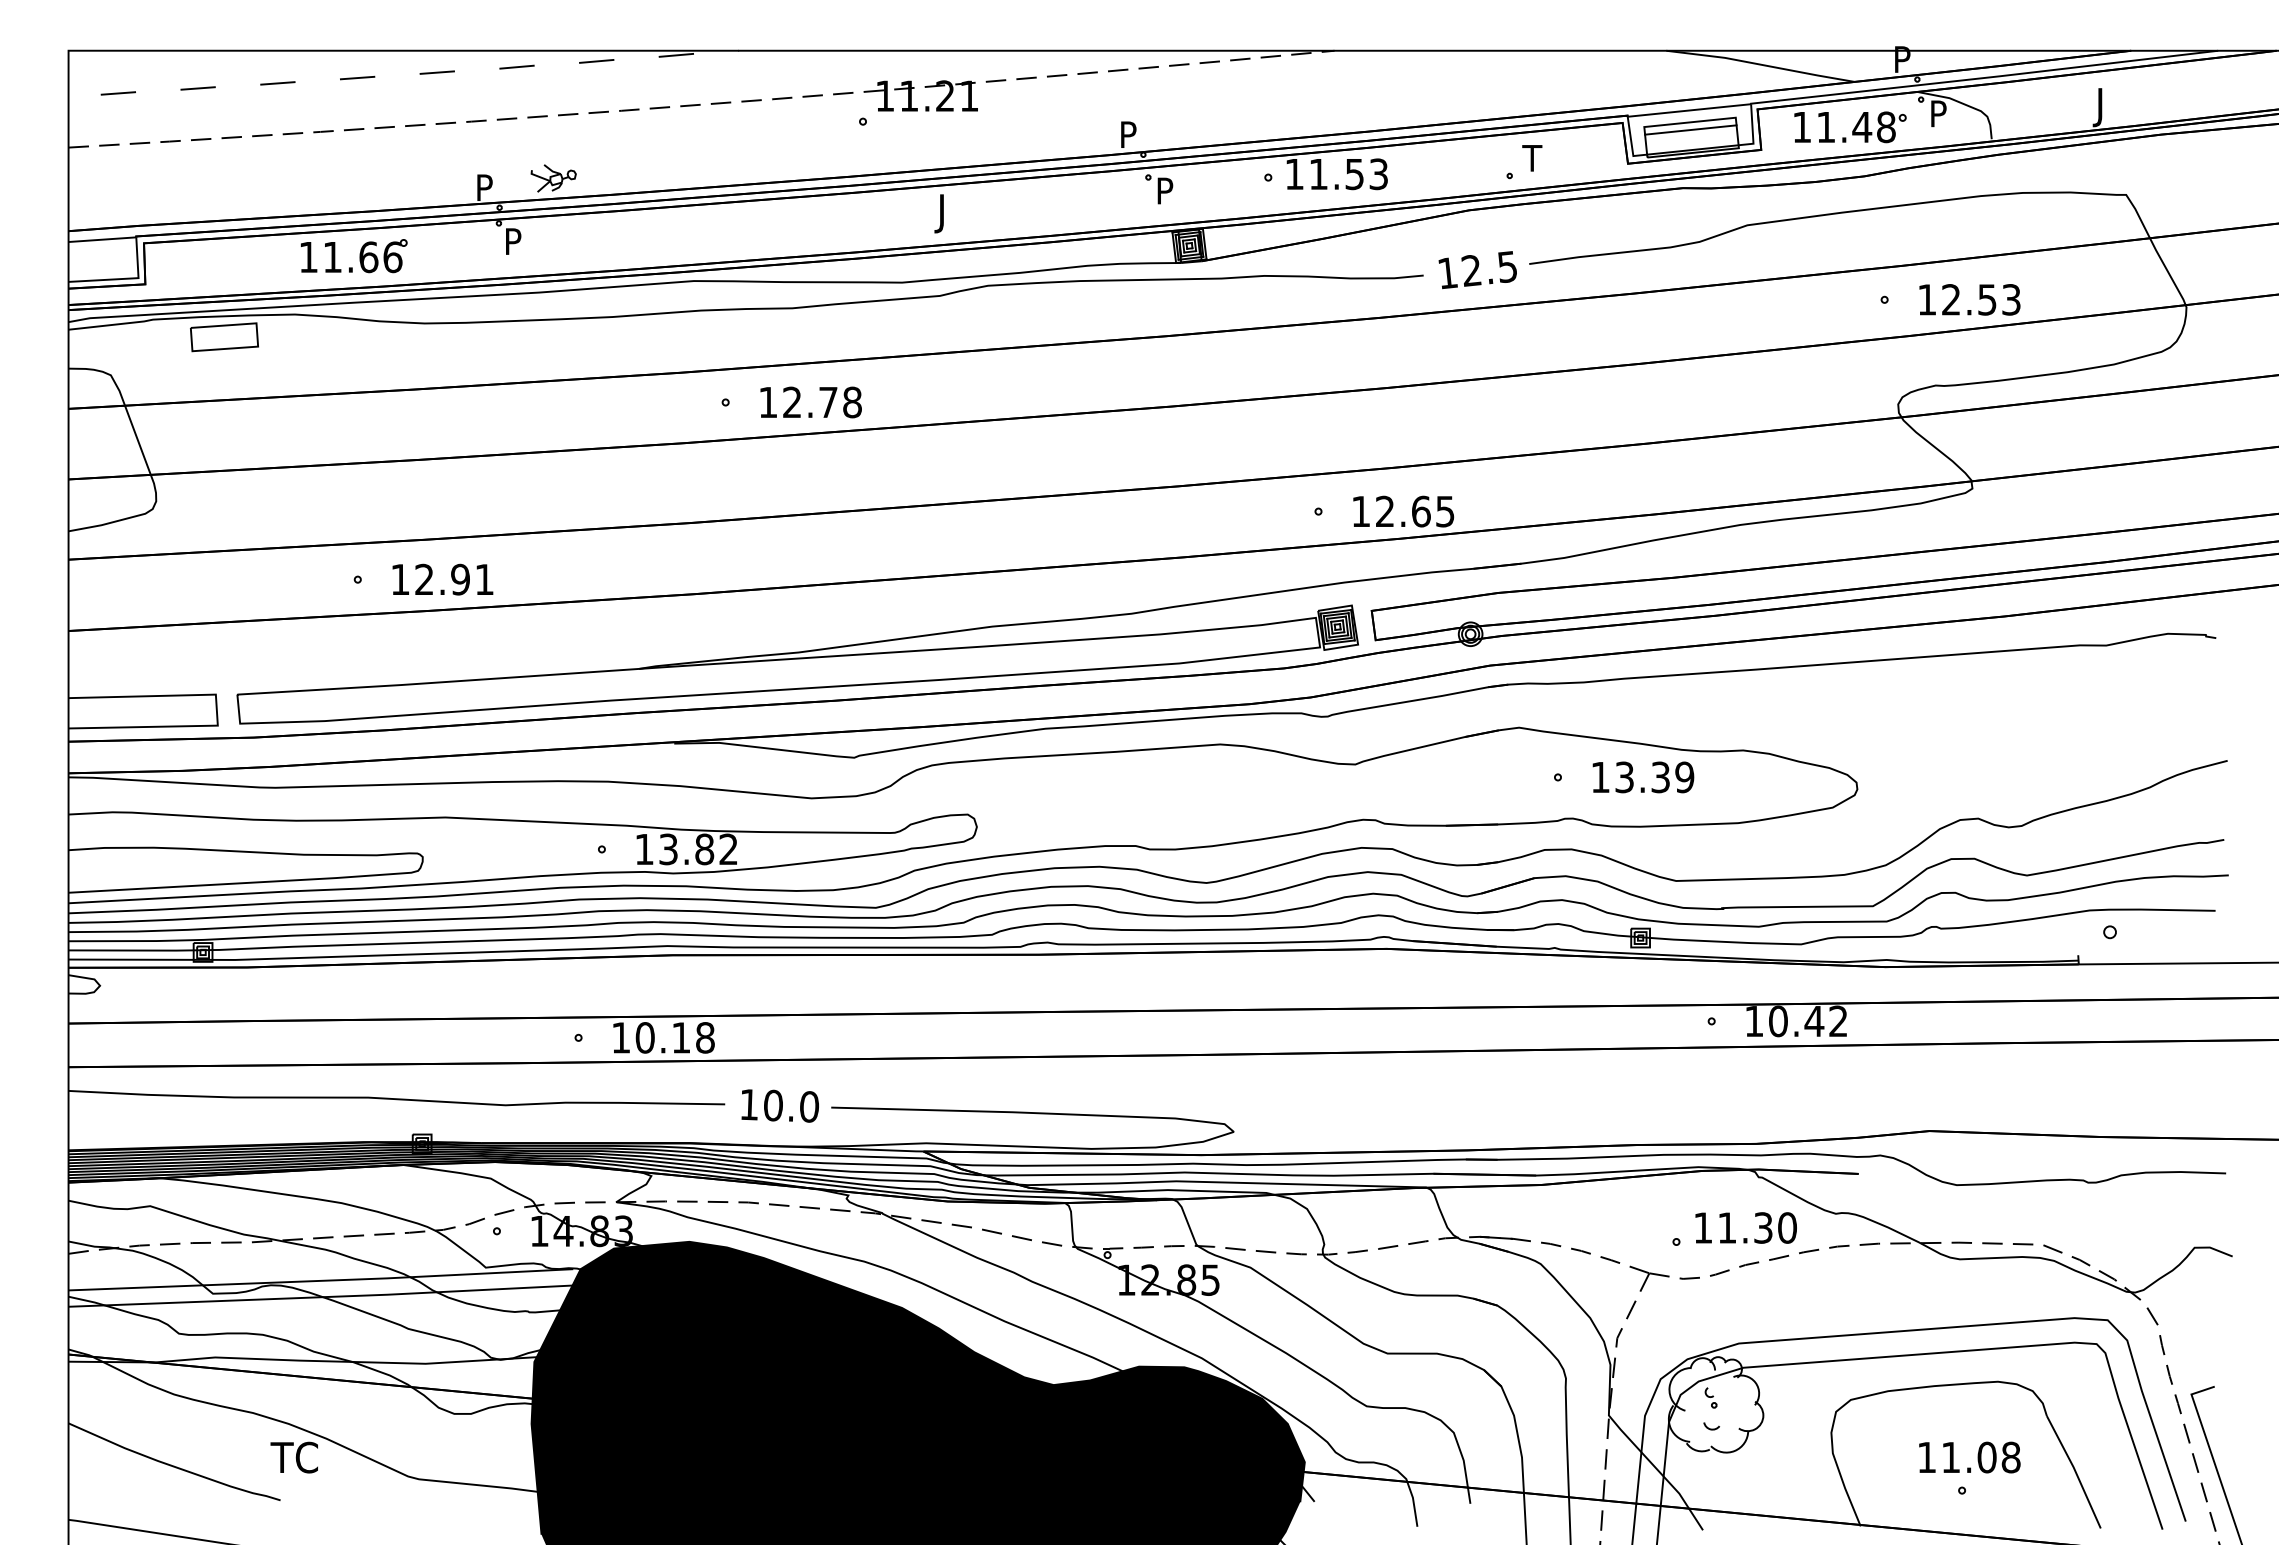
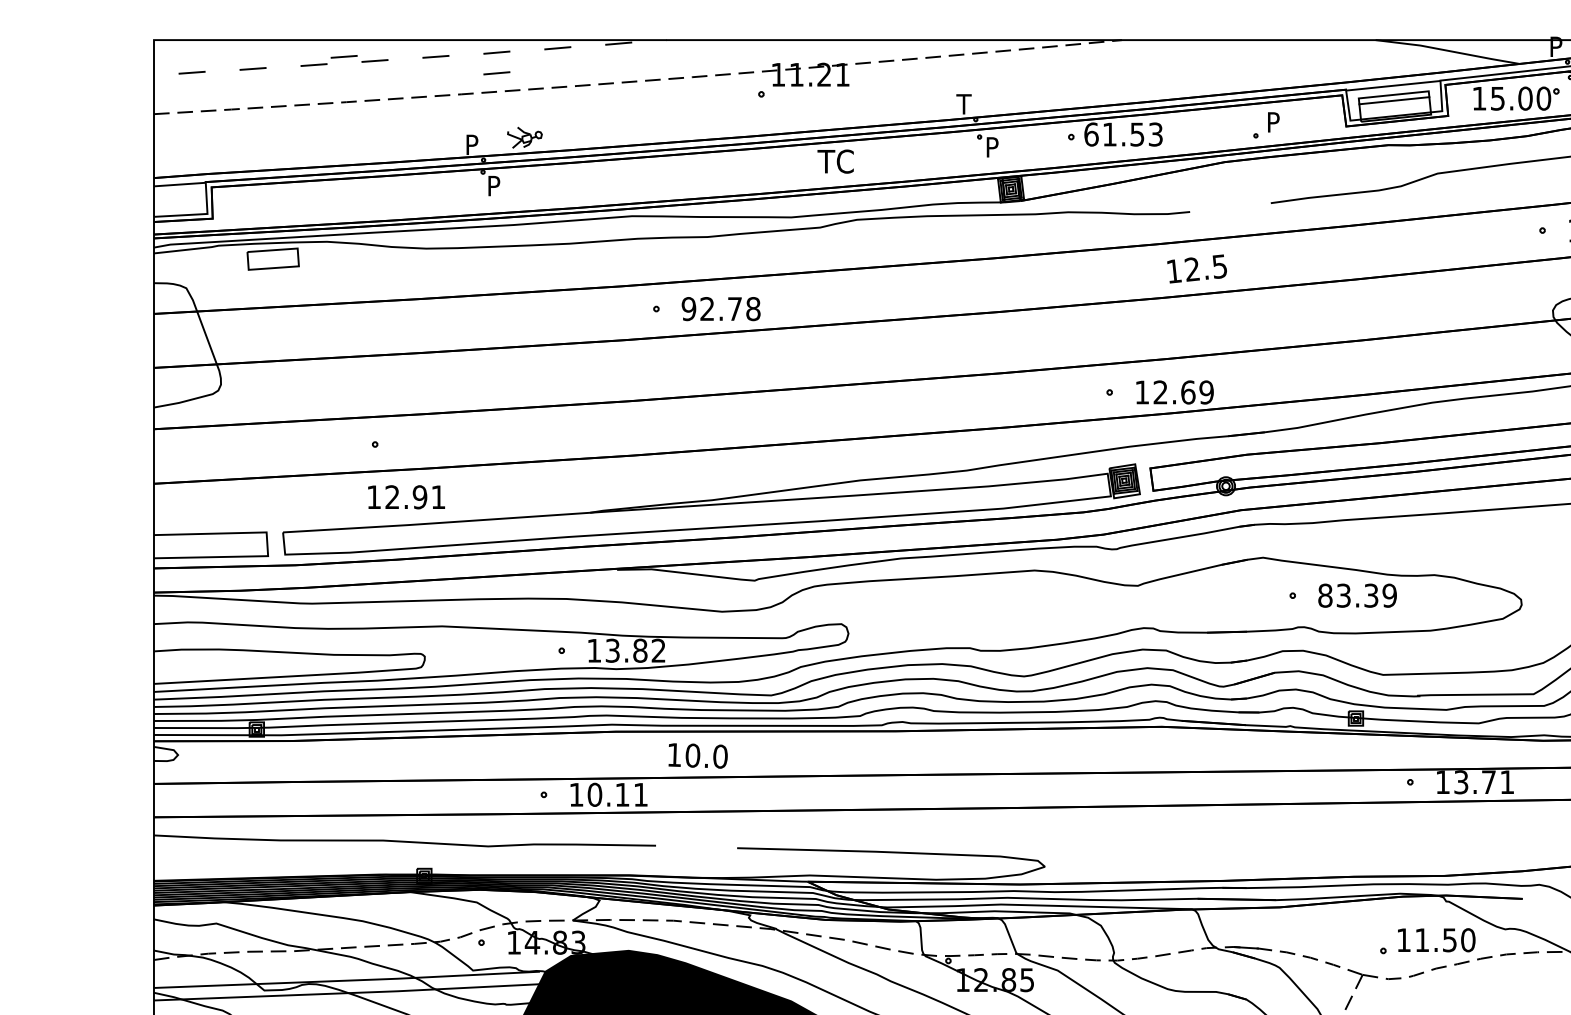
line: (316, 72) -> (343, 56), added
line: (516, 93) -> (496, 72), added
text: (1856, 127) -> (1521, 98), 11.48 -> 15.00
text: (1127, 134) -> (963, 104), P -> T
text: (1532, 158) -> (1273, 122), T -> P
text: (1294, 174) -> (1091, 134), 11.53 -> 61.53
text: (958, 213) -> (834, 164), J -> TC
part: (353, 256) -> (371, 197), removed
text: (1477, 270) -> (1196, 269), moved
text: (767, 402) -> (688, 309), 12.78 -> 92.78
text: (1444, 511) -> (1206, 392), 12.65 -> 12.69
text: (442, 579) -> (406, 497), moved
text: (1600, 777) -> (1325, 595), 13.39 -> 83.39
text: (1808, 1021) -> (1484, 782), 10.42 -> 13.71
text: (705, 1037) -> (640, 794), 10.18 -> 10.11
text: (779, 1105) -> (697, 755), moved
text: (1763, 1227) -> (1449, 939), 11.30 -> 11.50

